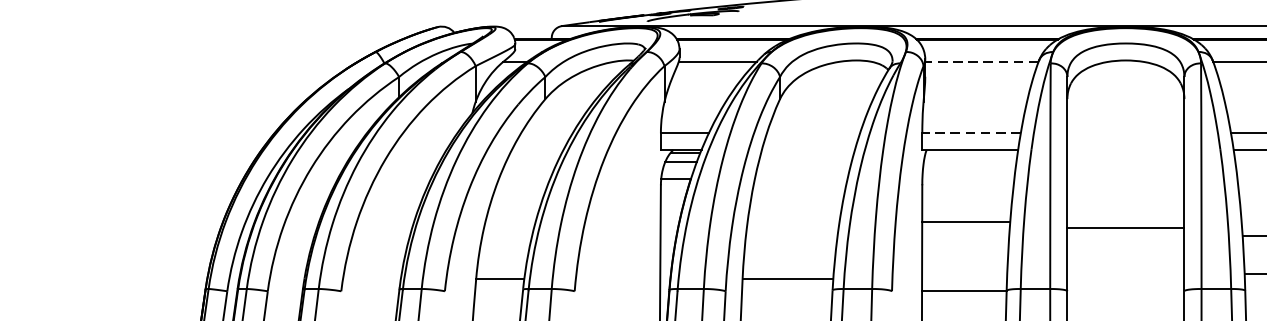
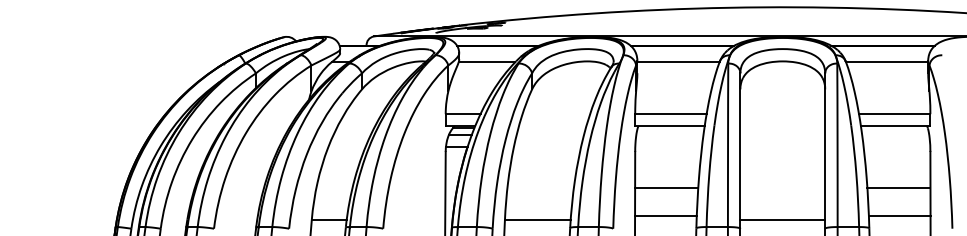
line: (980, 61) -> (677, 62), dashed -> solid
line: (970, 133) -> (670, 114), dashed -> solid
line: (965, 222) -> (666, 188), moved
line: (1125, 227) -> (782, 219), moved
line: (964, 290) -> (665, 216), moved

